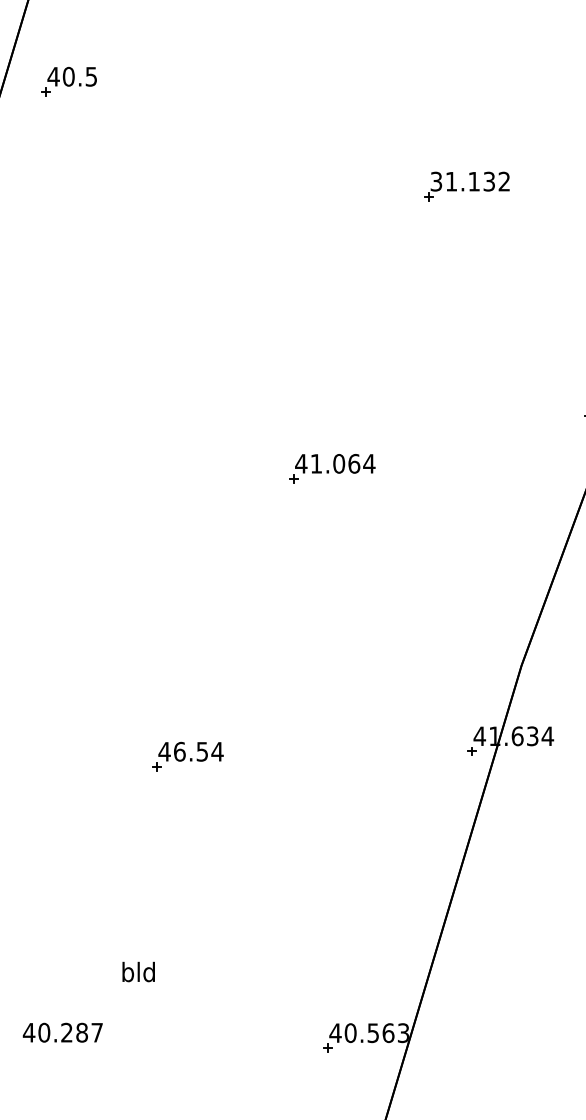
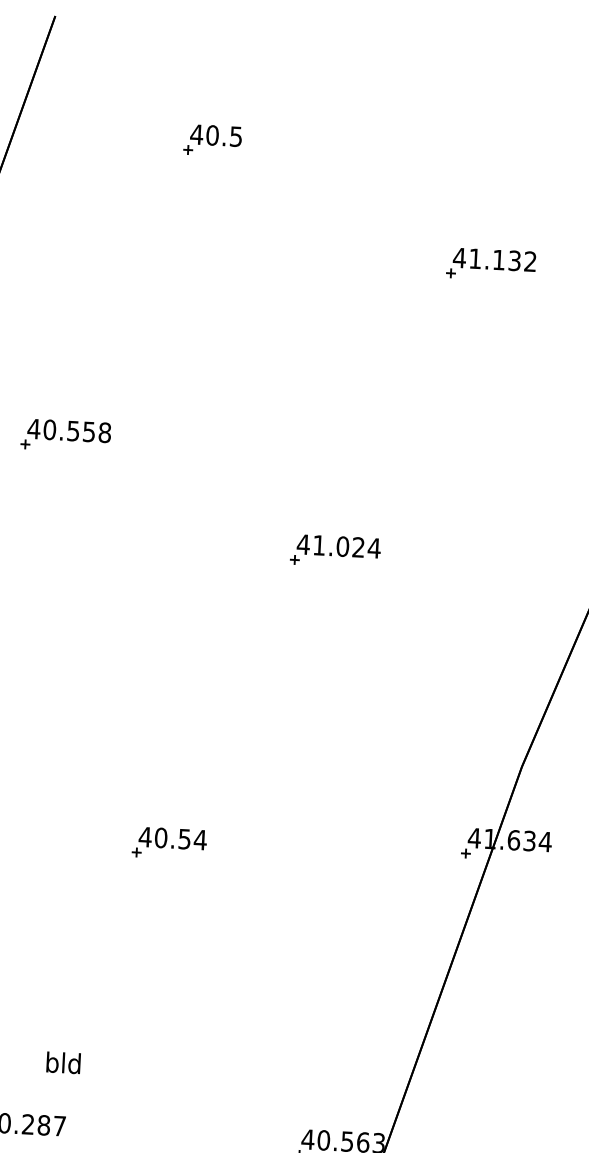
part: (68, 81) -> (212, 140), moved
text: (436, 181) -> (459, 257), 31.132 -> 41.132
part: (68, 371) -> (65, 435), added
text: (354, 463) -> (358, 547), 41.064 -> 41.024
text: (179, 751) -> (160, 837), 46.54 -> 40.54
text: (138, 971) -> (63, 1062), moved

